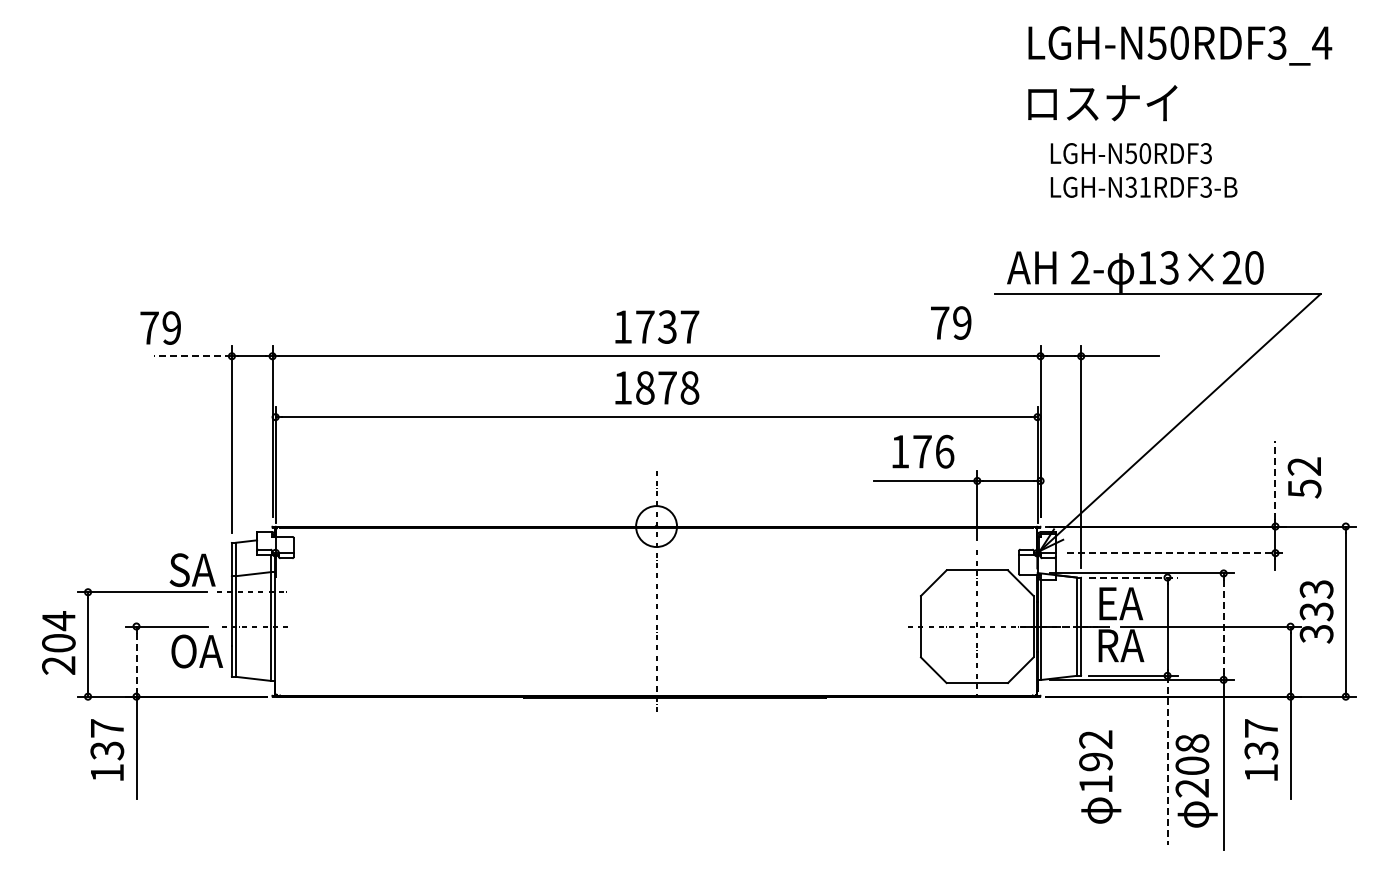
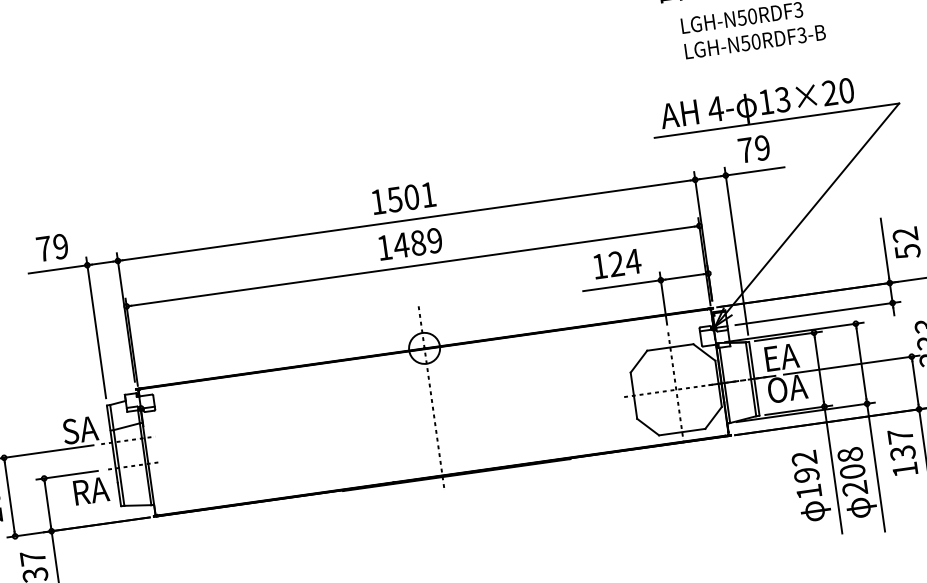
text: (1138, 186) -> (750, 41), LGH-N31RDF3-B -> LGH-N50RDF3-B
text: (1080, 267) -> (715, 108), 2- -> 4-
text: (951, 322) -> (754, 148), moved
text: (667, 326) -> (411, 196), 1737 -> 1501
text: (160, 327) -> (52, 247), moved
line: (192, 356) -> (57, 269), dashed -> solid
text: (667, 387) -> (418, 242), 1878 -> 1489
text: (933, 451) -> (624, 262), 176 -> 124
line: (1275, 480) -> (884, 248), dashed -> solid
line: (1176, 553) -> (818, 313), dashed -> solid
line: (1133, 577) -> (788, 336), dashed -> solid
line: (1223, 627) -> (861, 364), dashed -> solid
text: (1122, 645) -> (787, 388), RA -> OA
text: (197, 651) -> (92, 490), OA -> RA
line: (136, 661) -> (47, 504), dashed -> solid
line: (1167, 760) -> (833, 470), dashed -> solid
text: (1100, 776) -> (811, 485), moved

